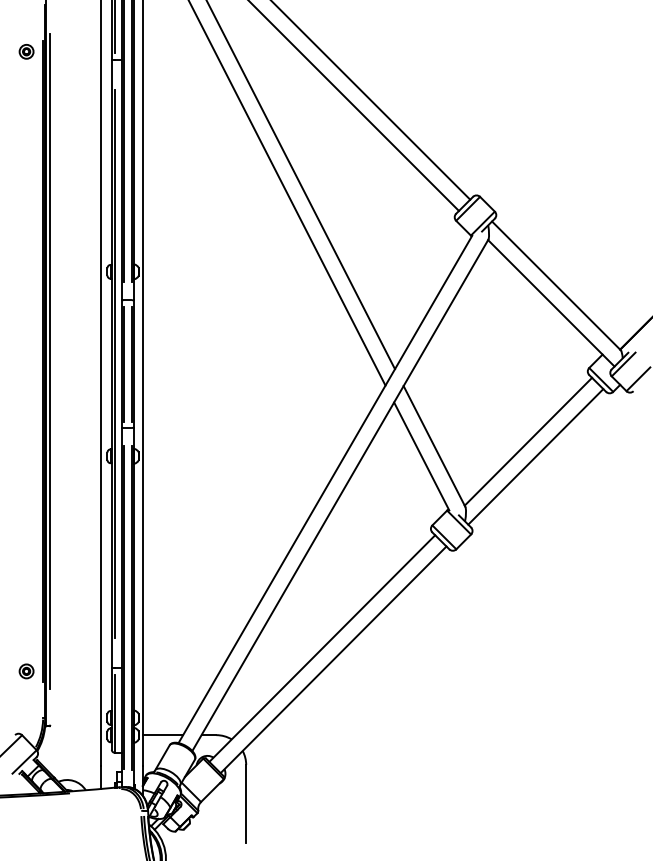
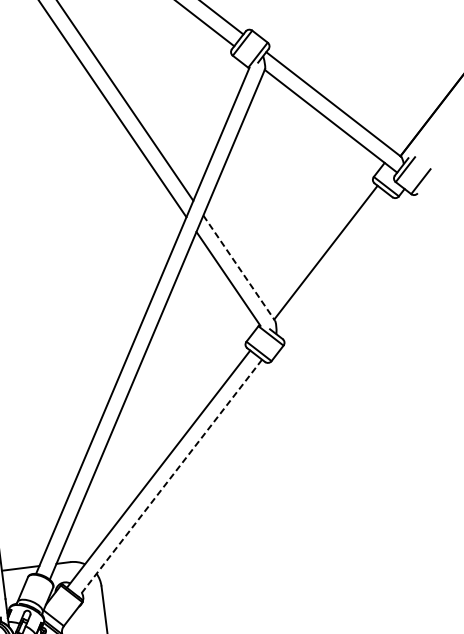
line: (434, 446) -> (239, 268), solid -> dashed
line: (535, 456) -> (334, 265), removed
line: (333, 659) -> (170, 478), solid -> dashed

